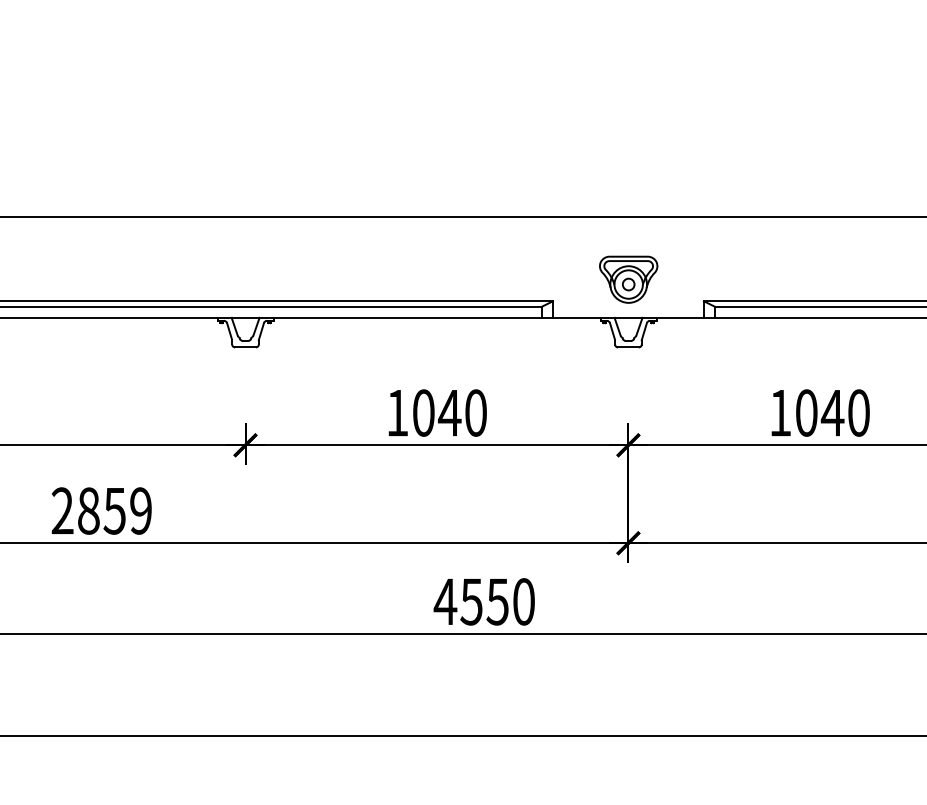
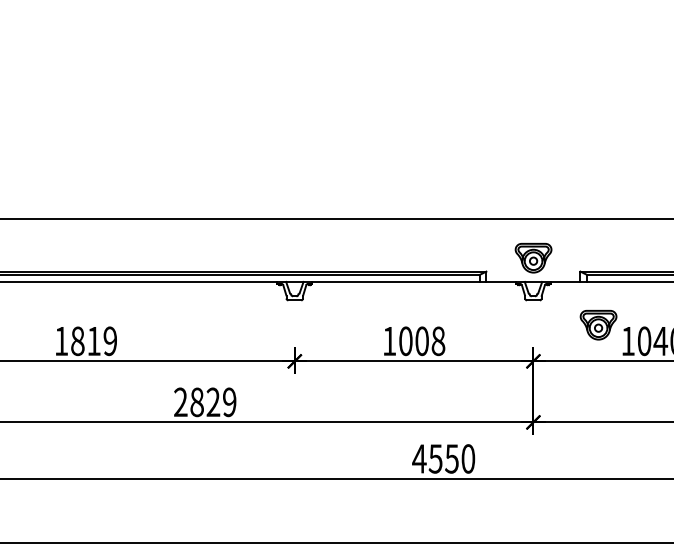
part: (732, 386) -> (598, 324), added
text: (461, 413) -> (429, 341), 1040 -> 1008
text: (115, 511) -> (213, 402), 2859 -> 2829

